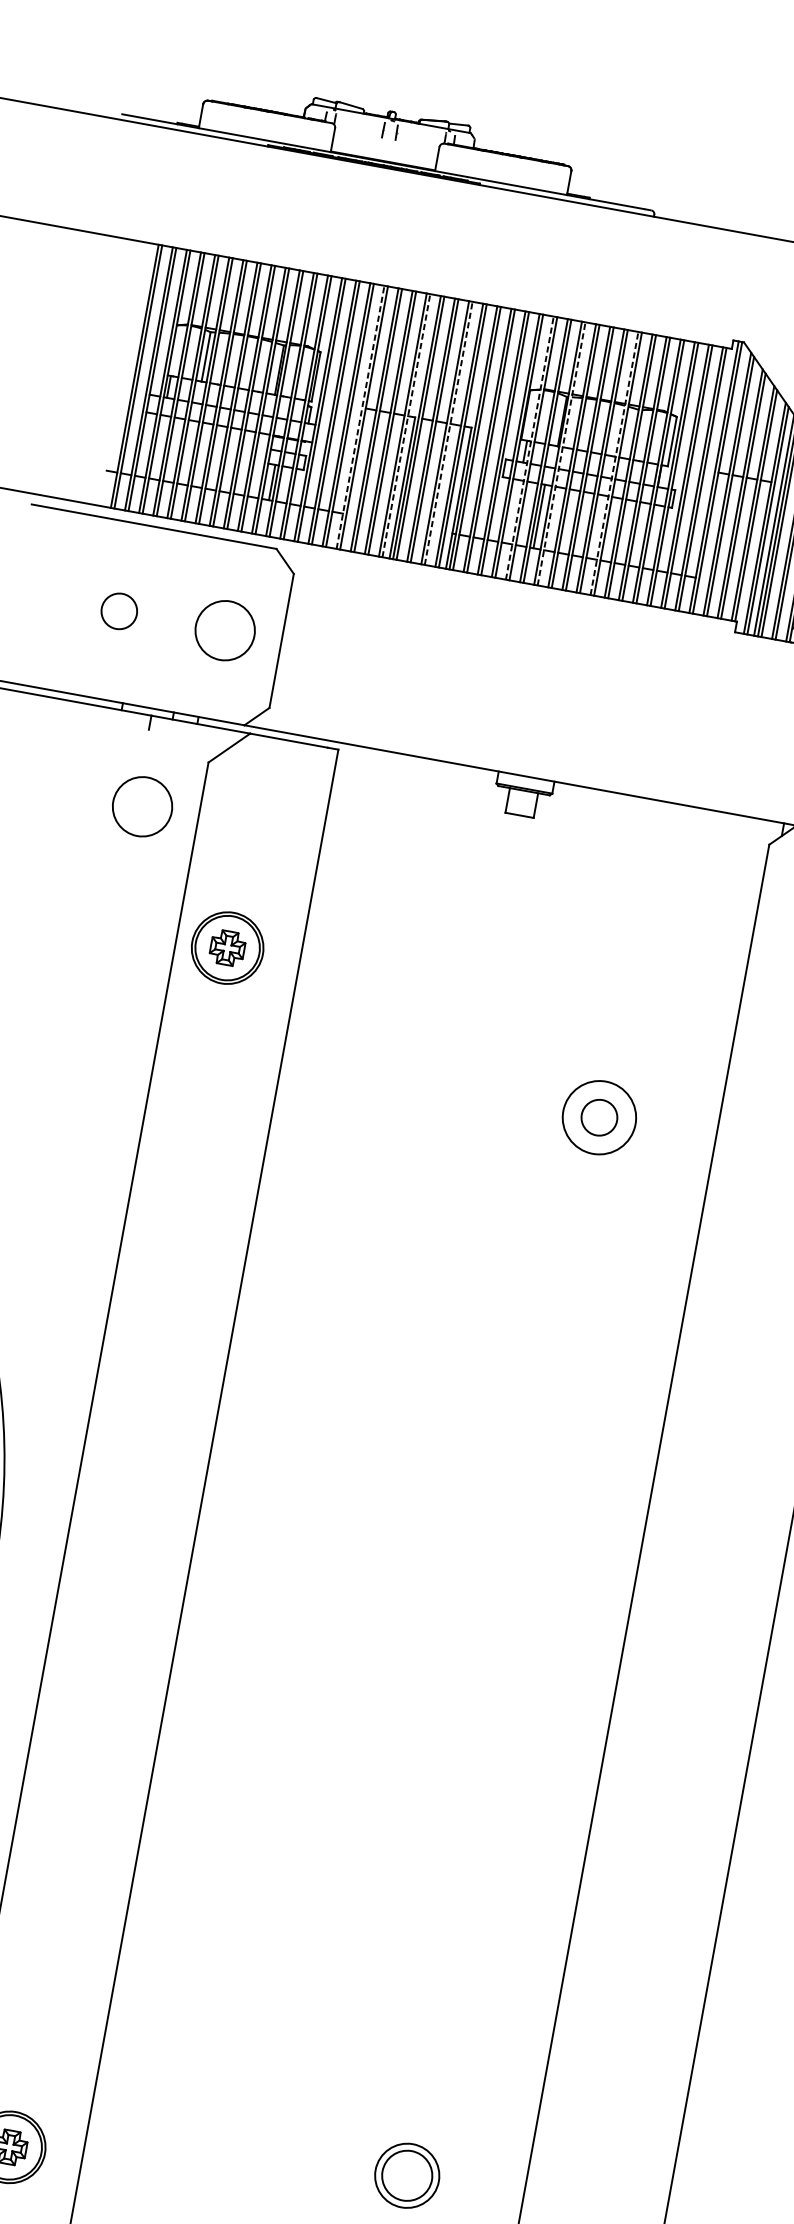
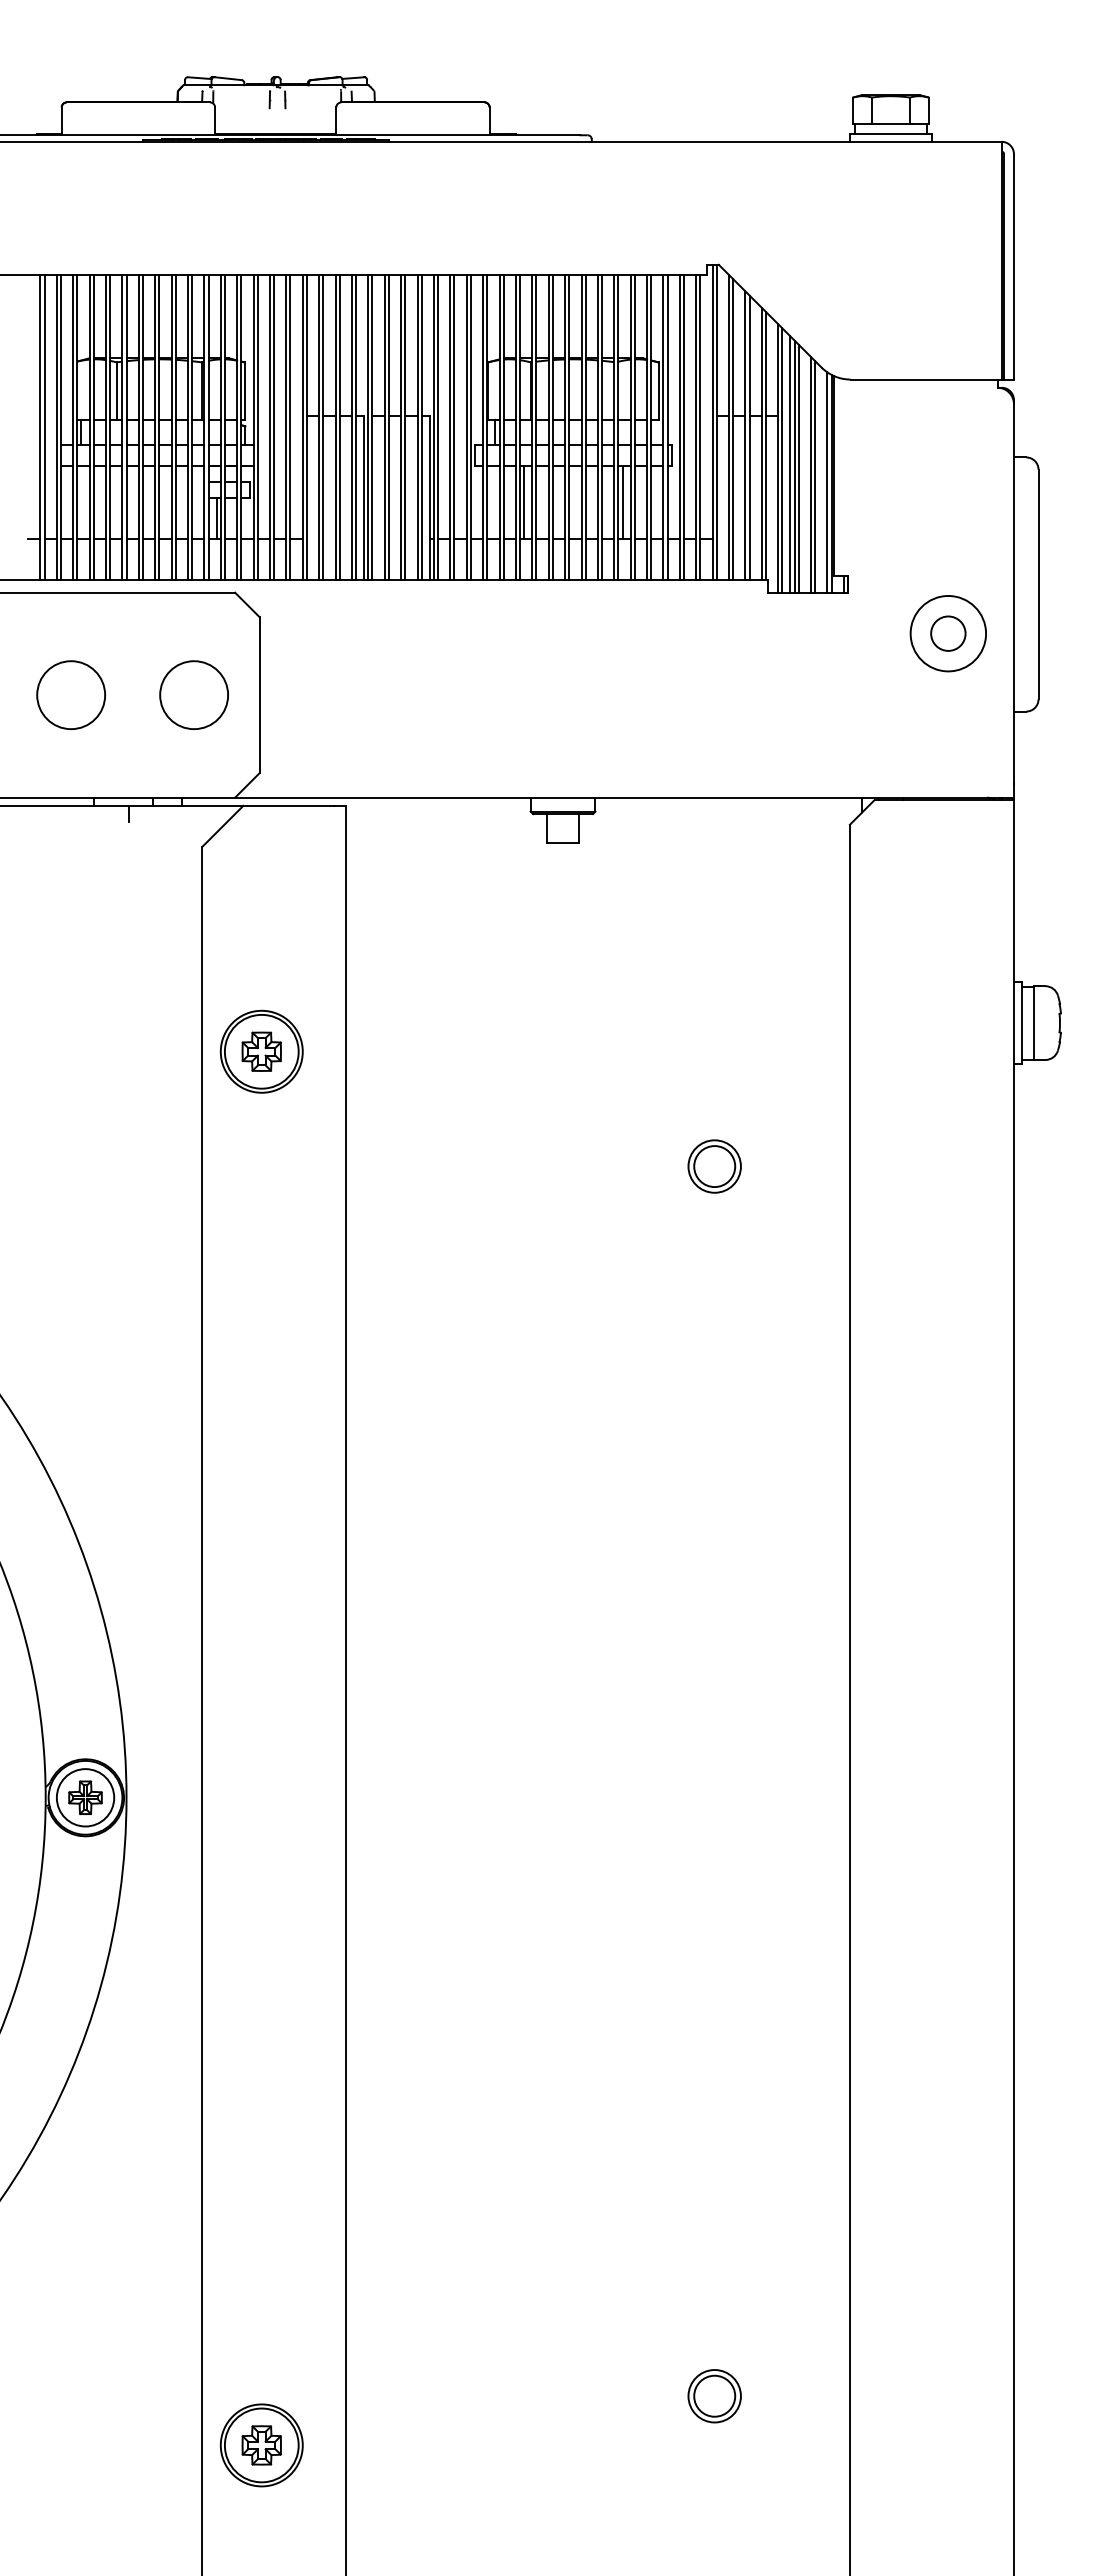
line: (360, 417) -> (302, 427), dashed -> solid
line: (406, 425) -> (356, 427), dashed -> solid
line: (448, 433) -> (405, 427), dashed -> solid
line: (529, 448) -> (499, 427), dashed -> solid
line: (561, 453) -> (536, 427), dashed -> solid
line: (614, 463) -> (597, 427), dashed -> solid
line: (623, 531) -> (622, 502), added
circle: (118, 610) -> (70, 694), size x1.67
circle: (142, 806) -> (136, 909), removed
circle: (599, 1117) -> (714, 1166), size x0.62
part: (406, 2176) -> (714, 2396), size x0.71

